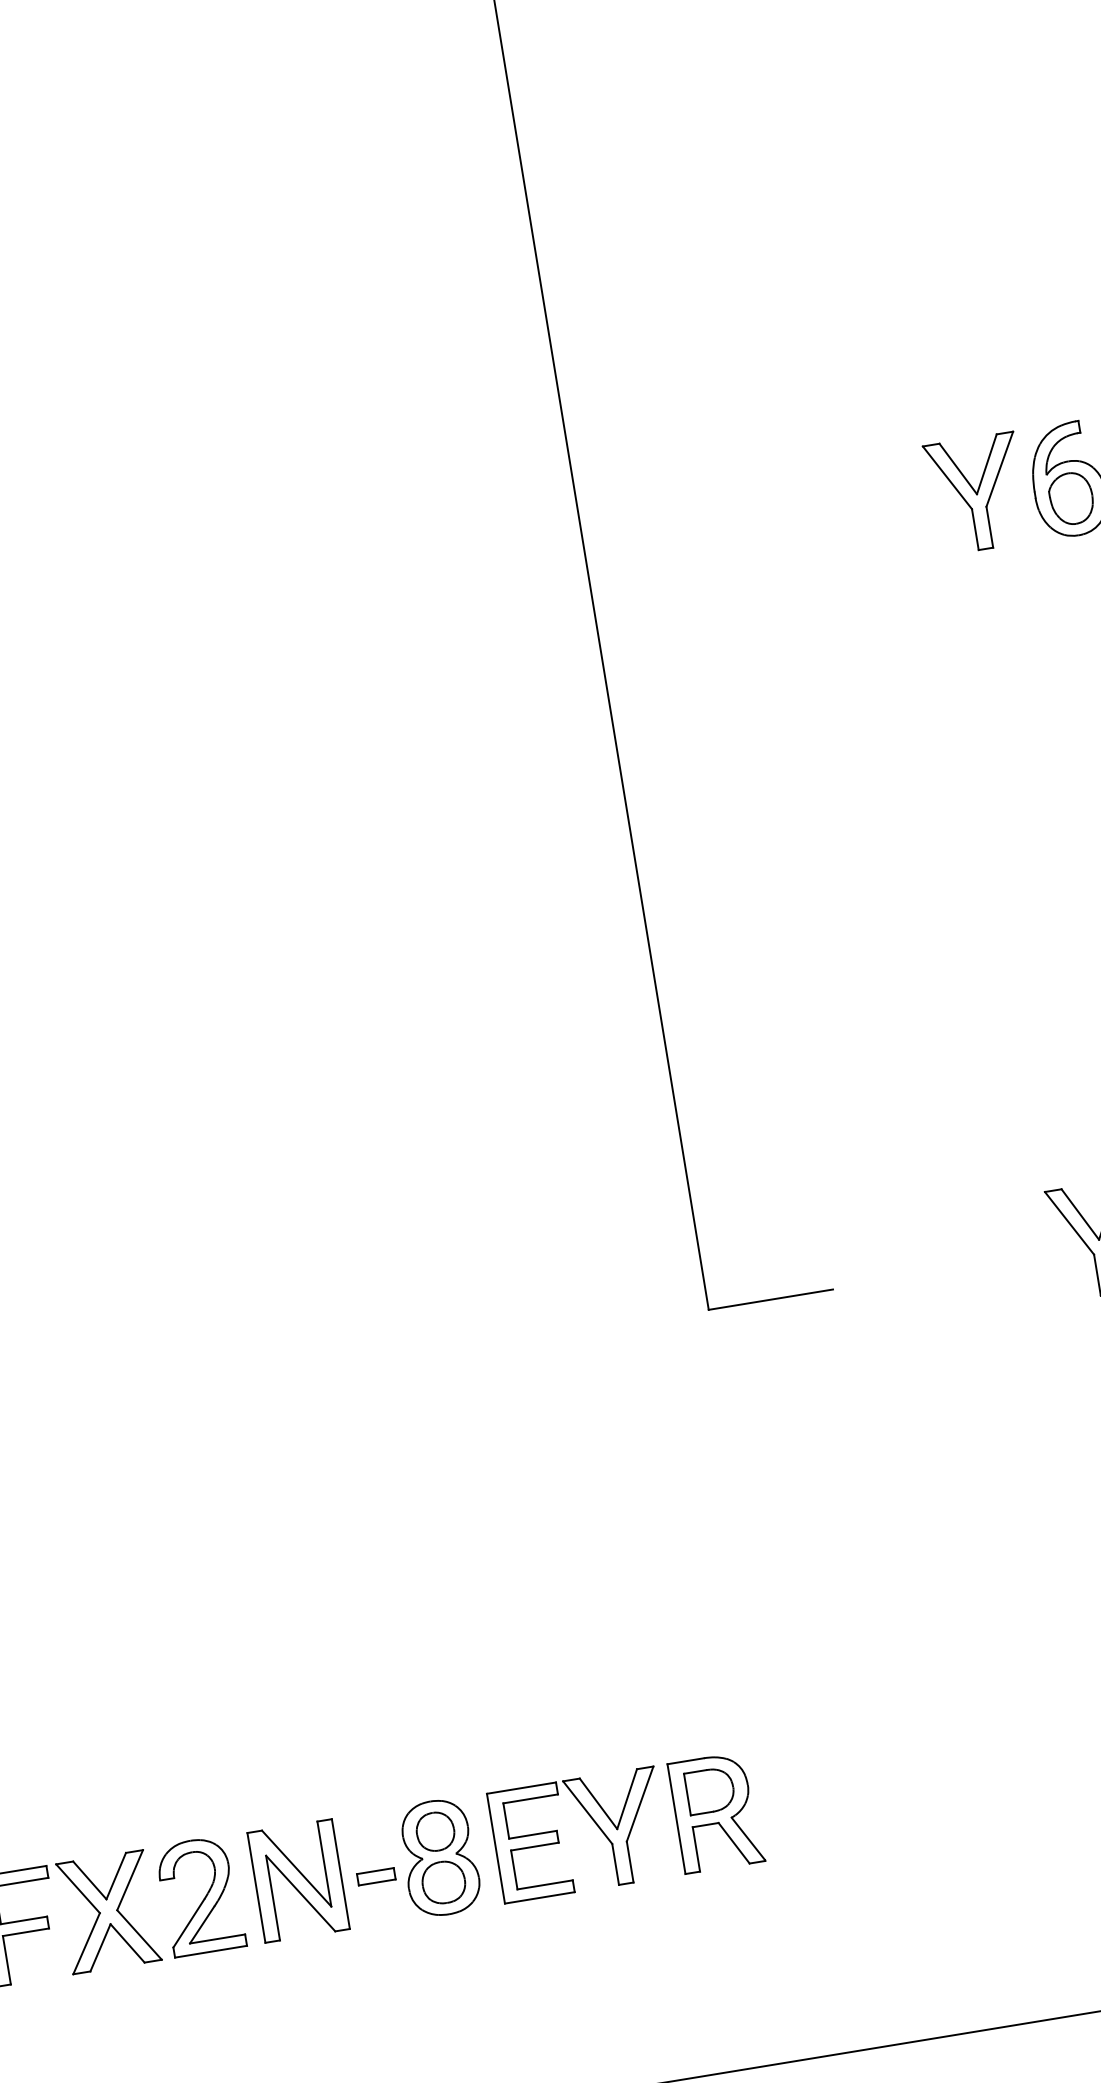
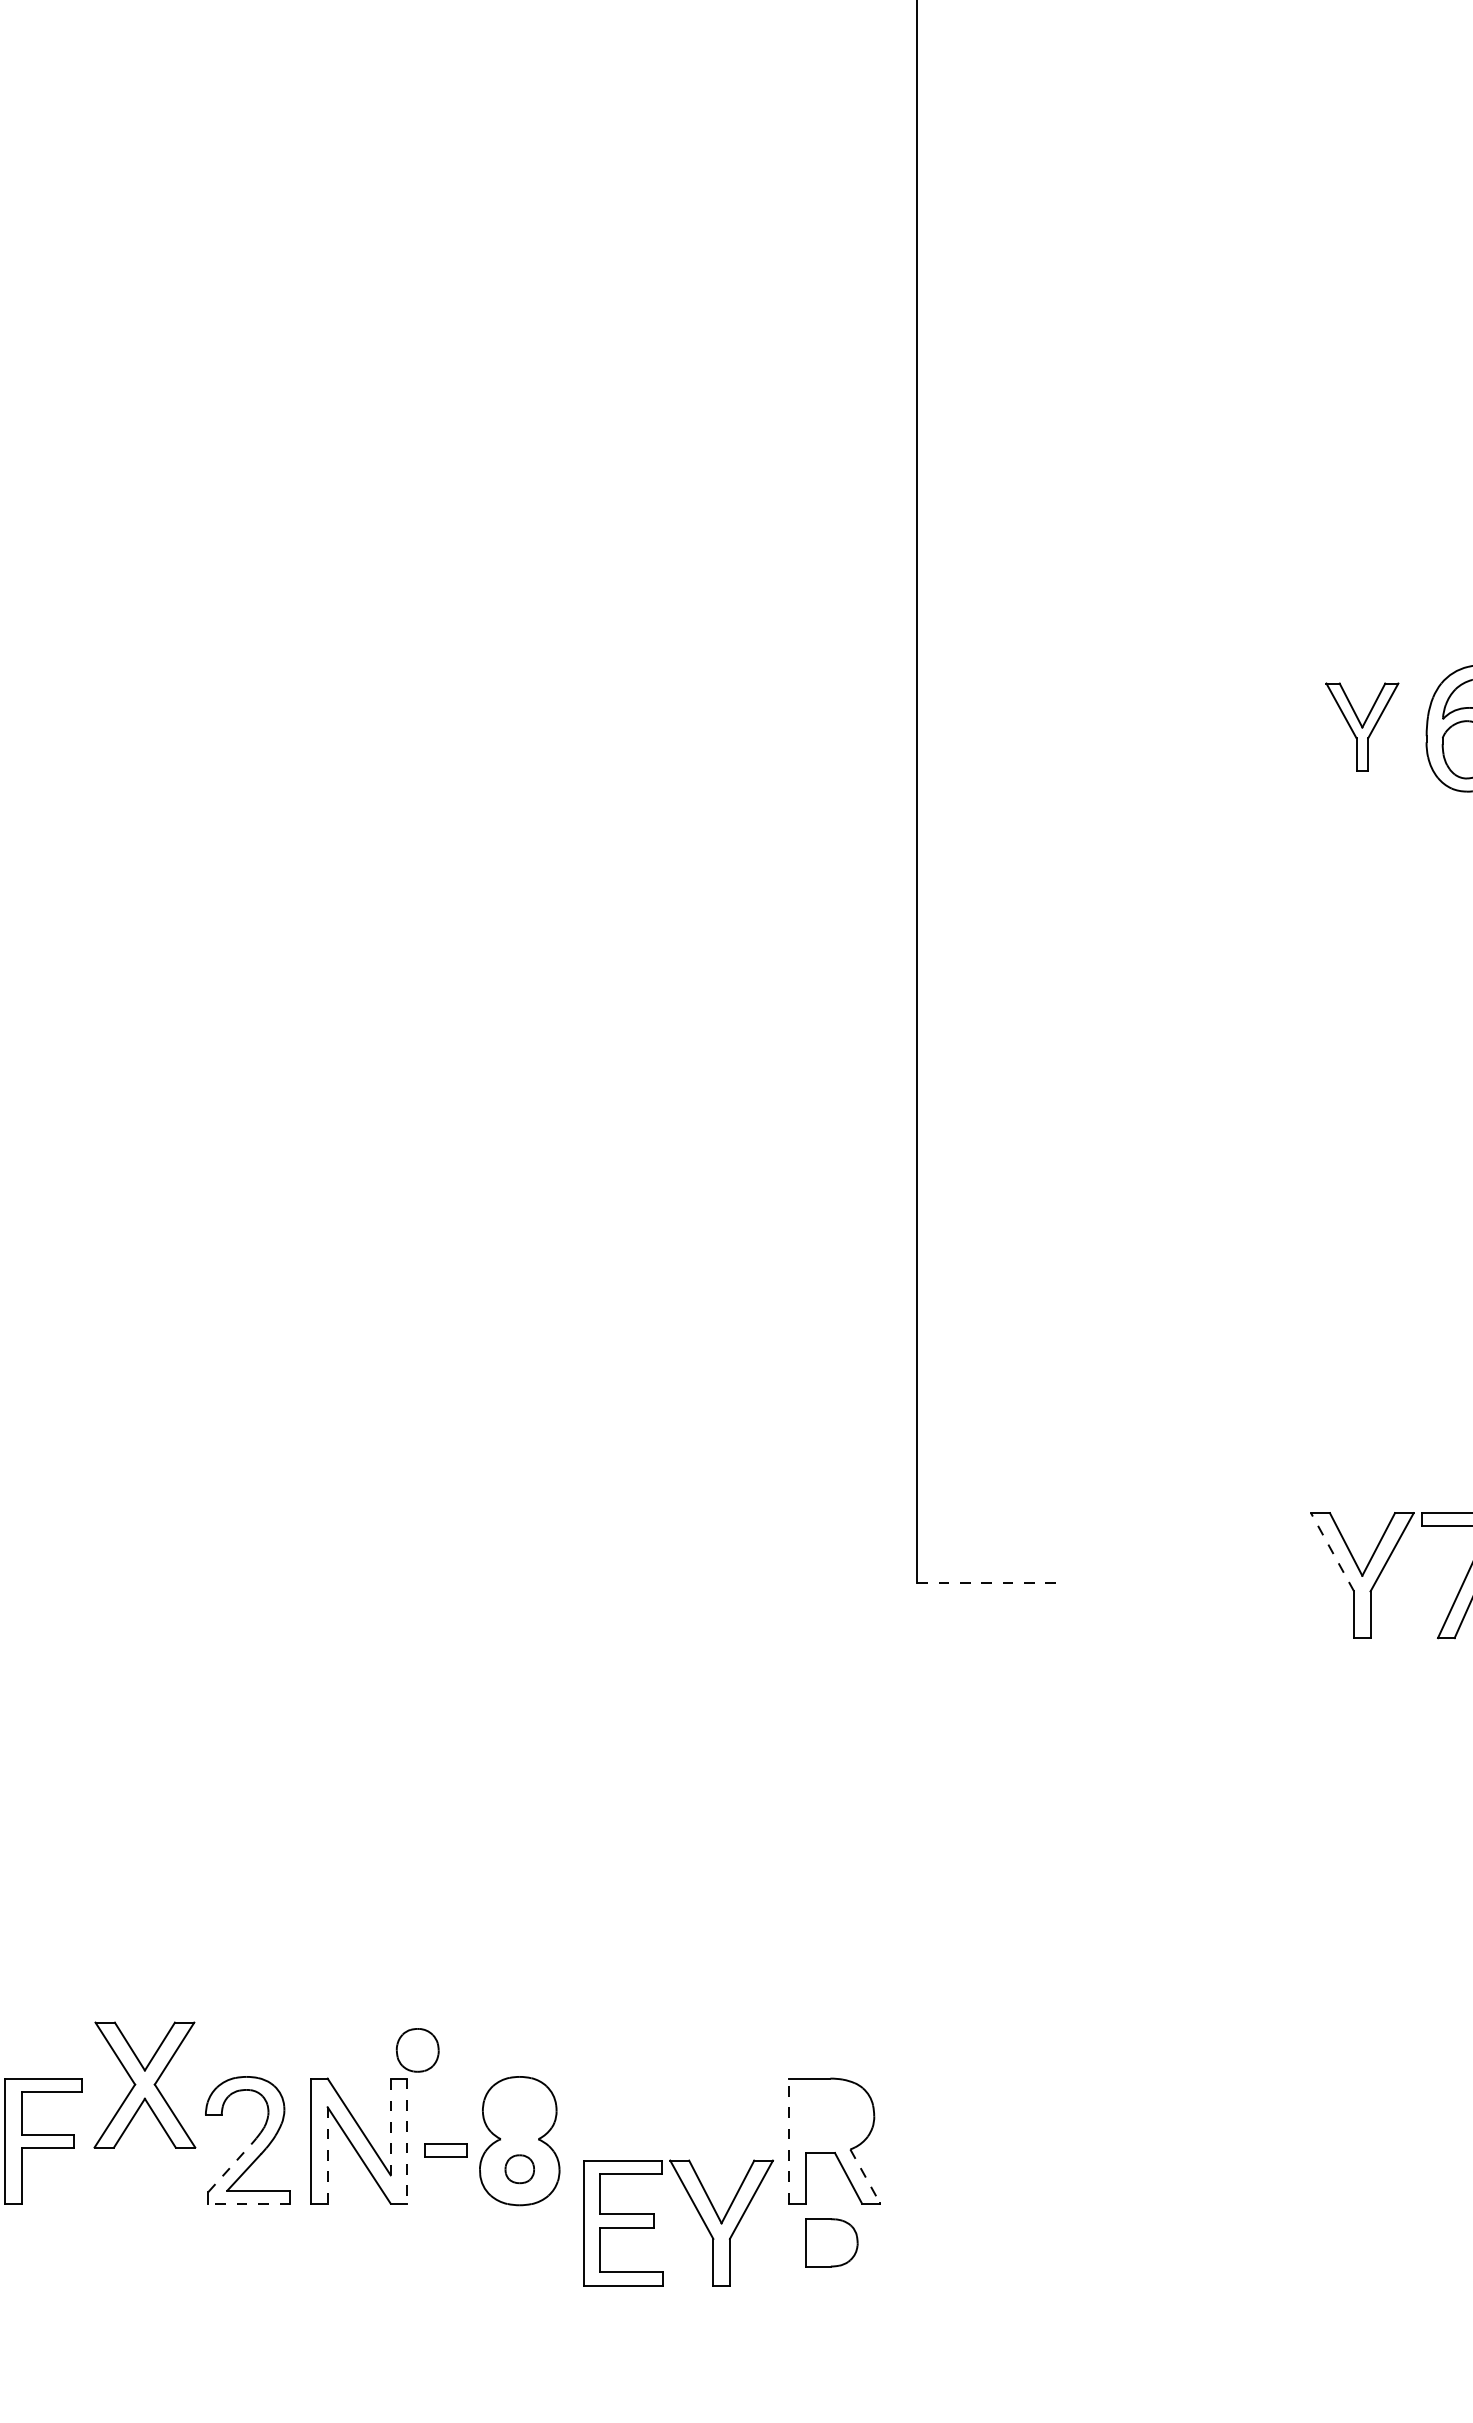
part: (976, 493) -> (1362, 726), size x0.7
line: (1069, 1223) -> (1332, 1552), solid -> dashed
line: (770, 1299) -> (987, 1582), solid -> dashed
part: (710, 1790) -> (831, 2242), moved
line: (676, 1818) -> (789, 2140), solid -> dashed
part: (594, 1823) -> (697, 2212), moved
part: (435, 1831) -> (417, 2050), moved
line: (748, 1839) -> (865, 2176), solid -> dashed
line: (324, 1863) -> (390, 2126), solid -> dashed
line: (341, 1874) -> (407, 2141), solid -> dashed
part: (443, 1882) -> (519, 2169), size x0.6
line: (272, 1898) -> (327, 2155), solid -> dashed
part: (108, 1911) -> (144, 2084), moved
line: (189, 1922) -> (230, 2167), solid -> dashed
line: (211, 1951) -> (249, 2203), solid -> dashed

